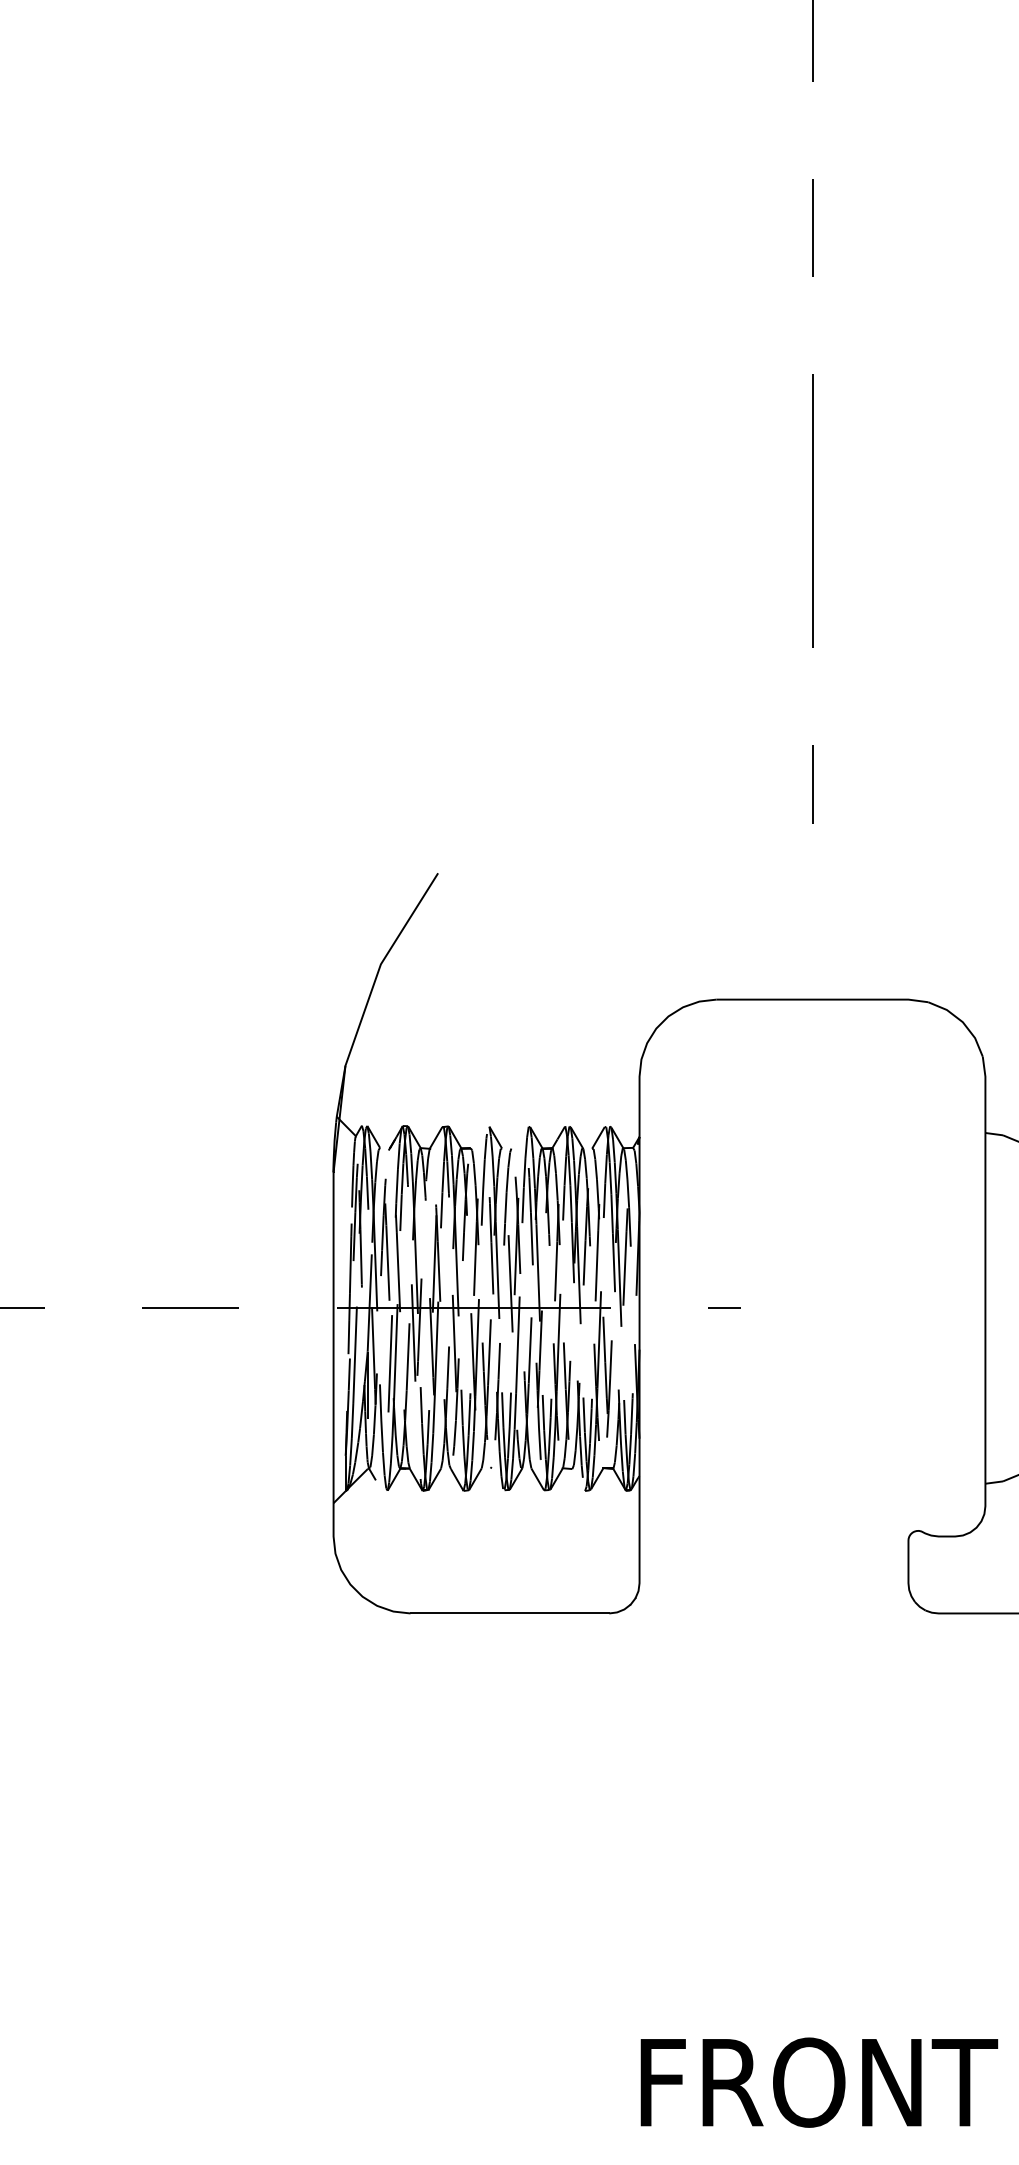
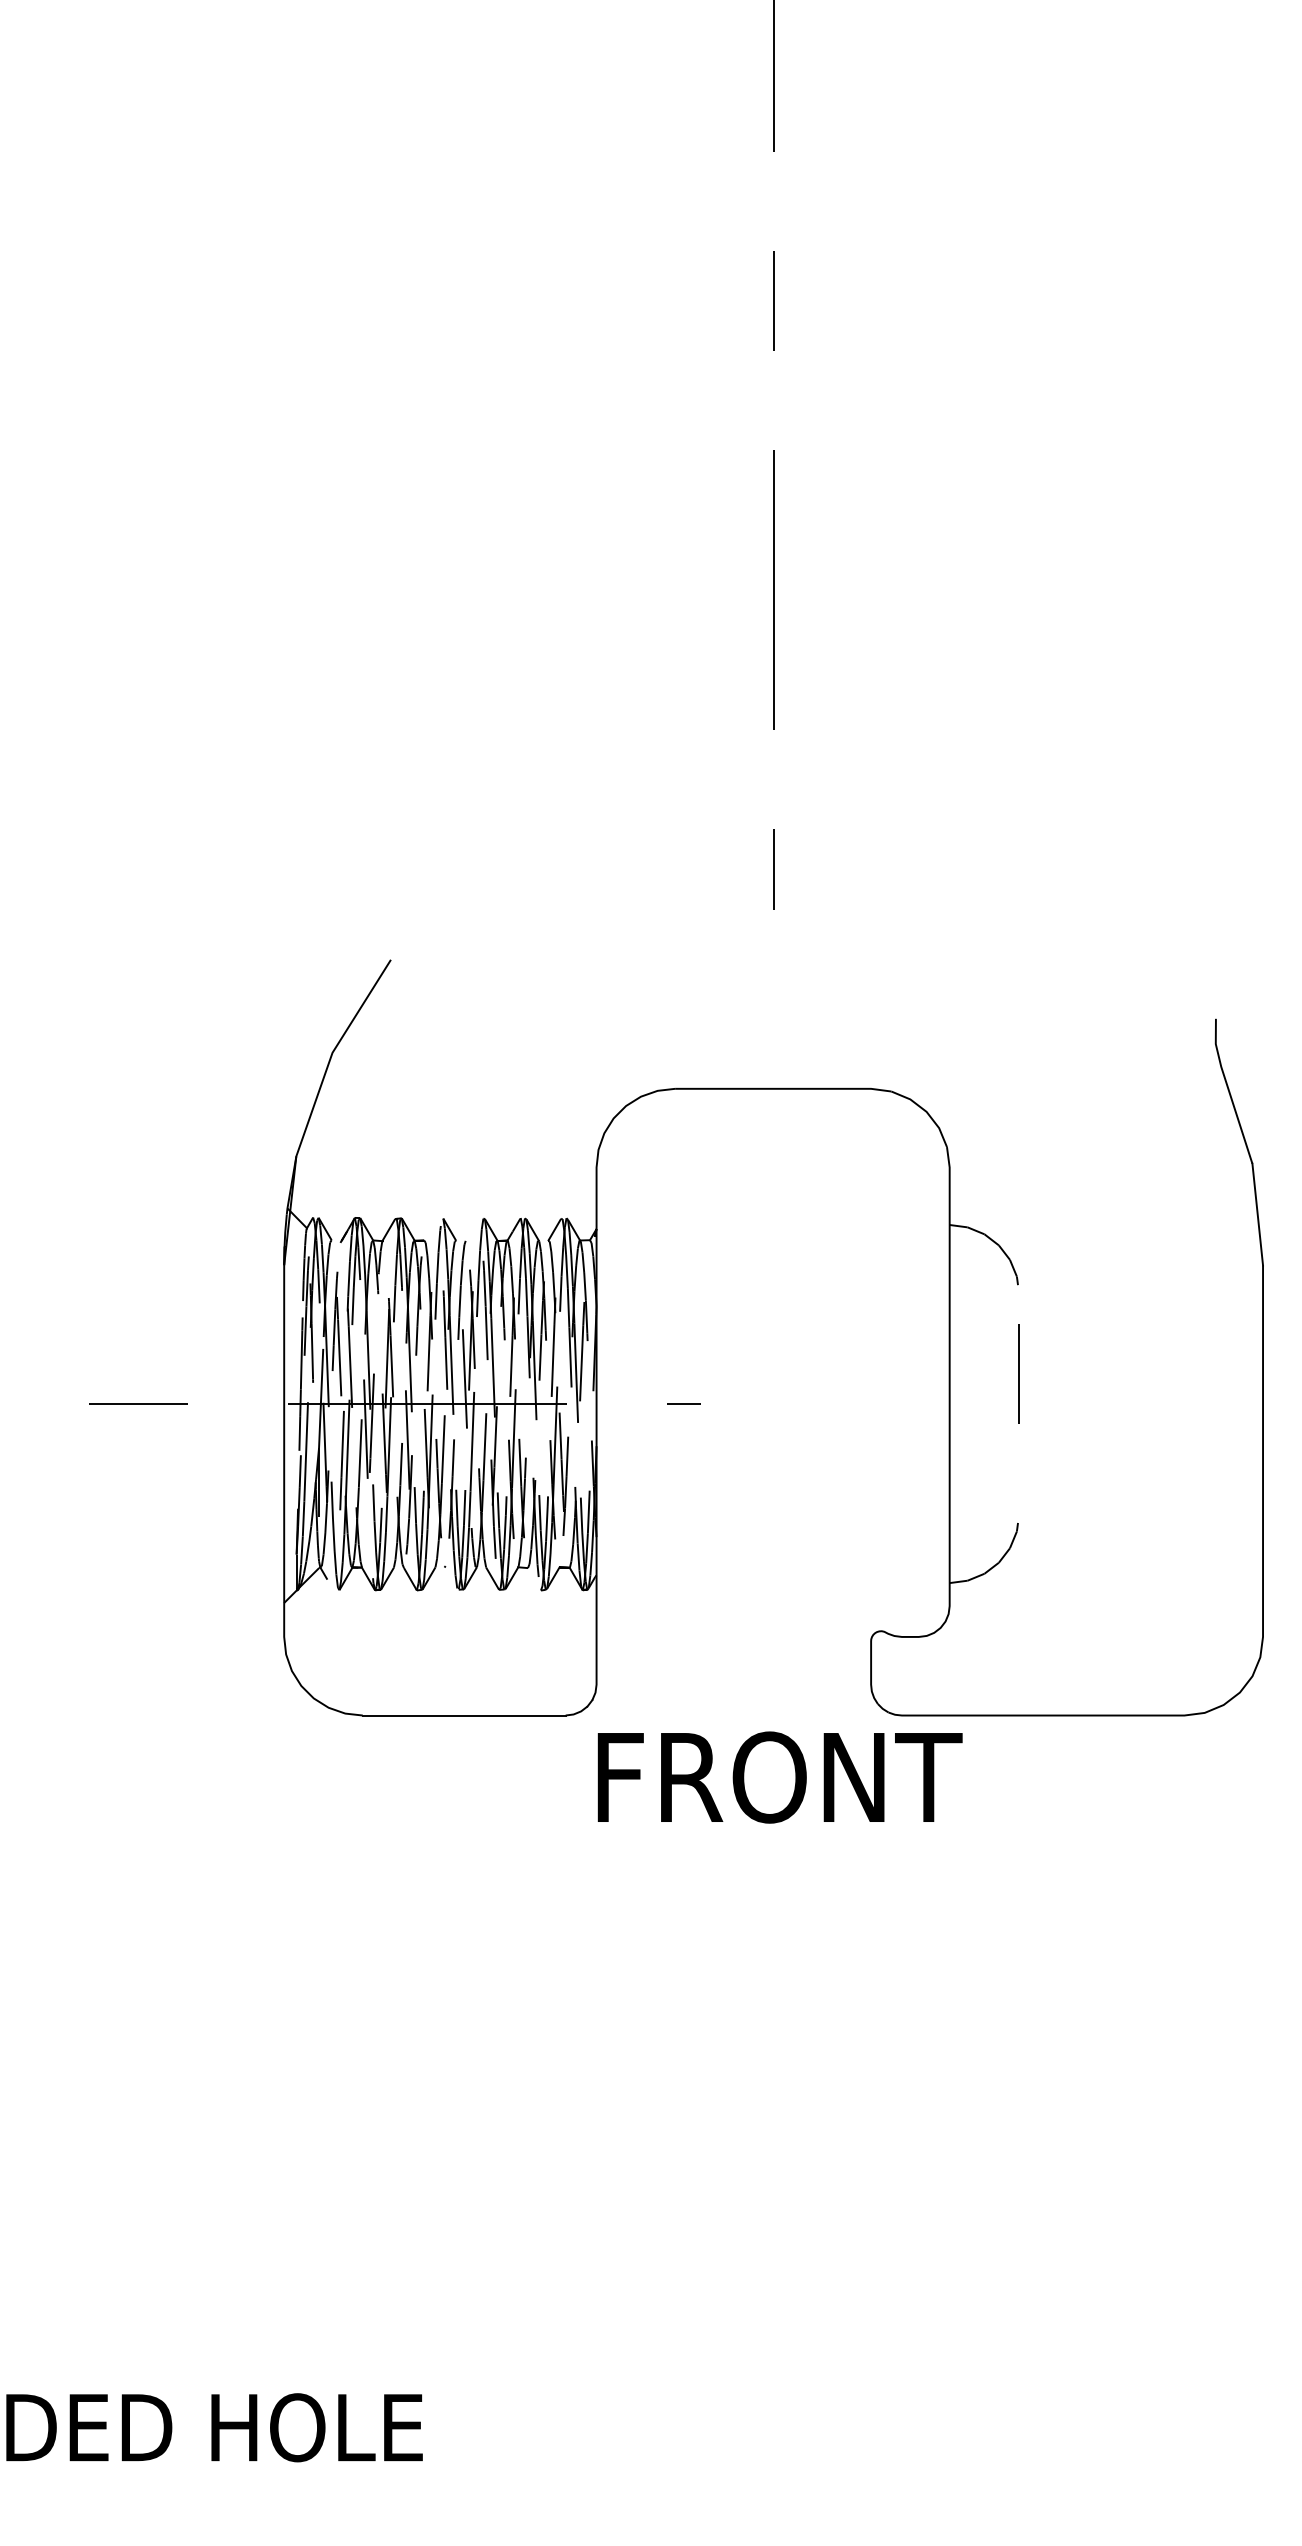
text: (818, 2082) -> (779, 1777), moved

